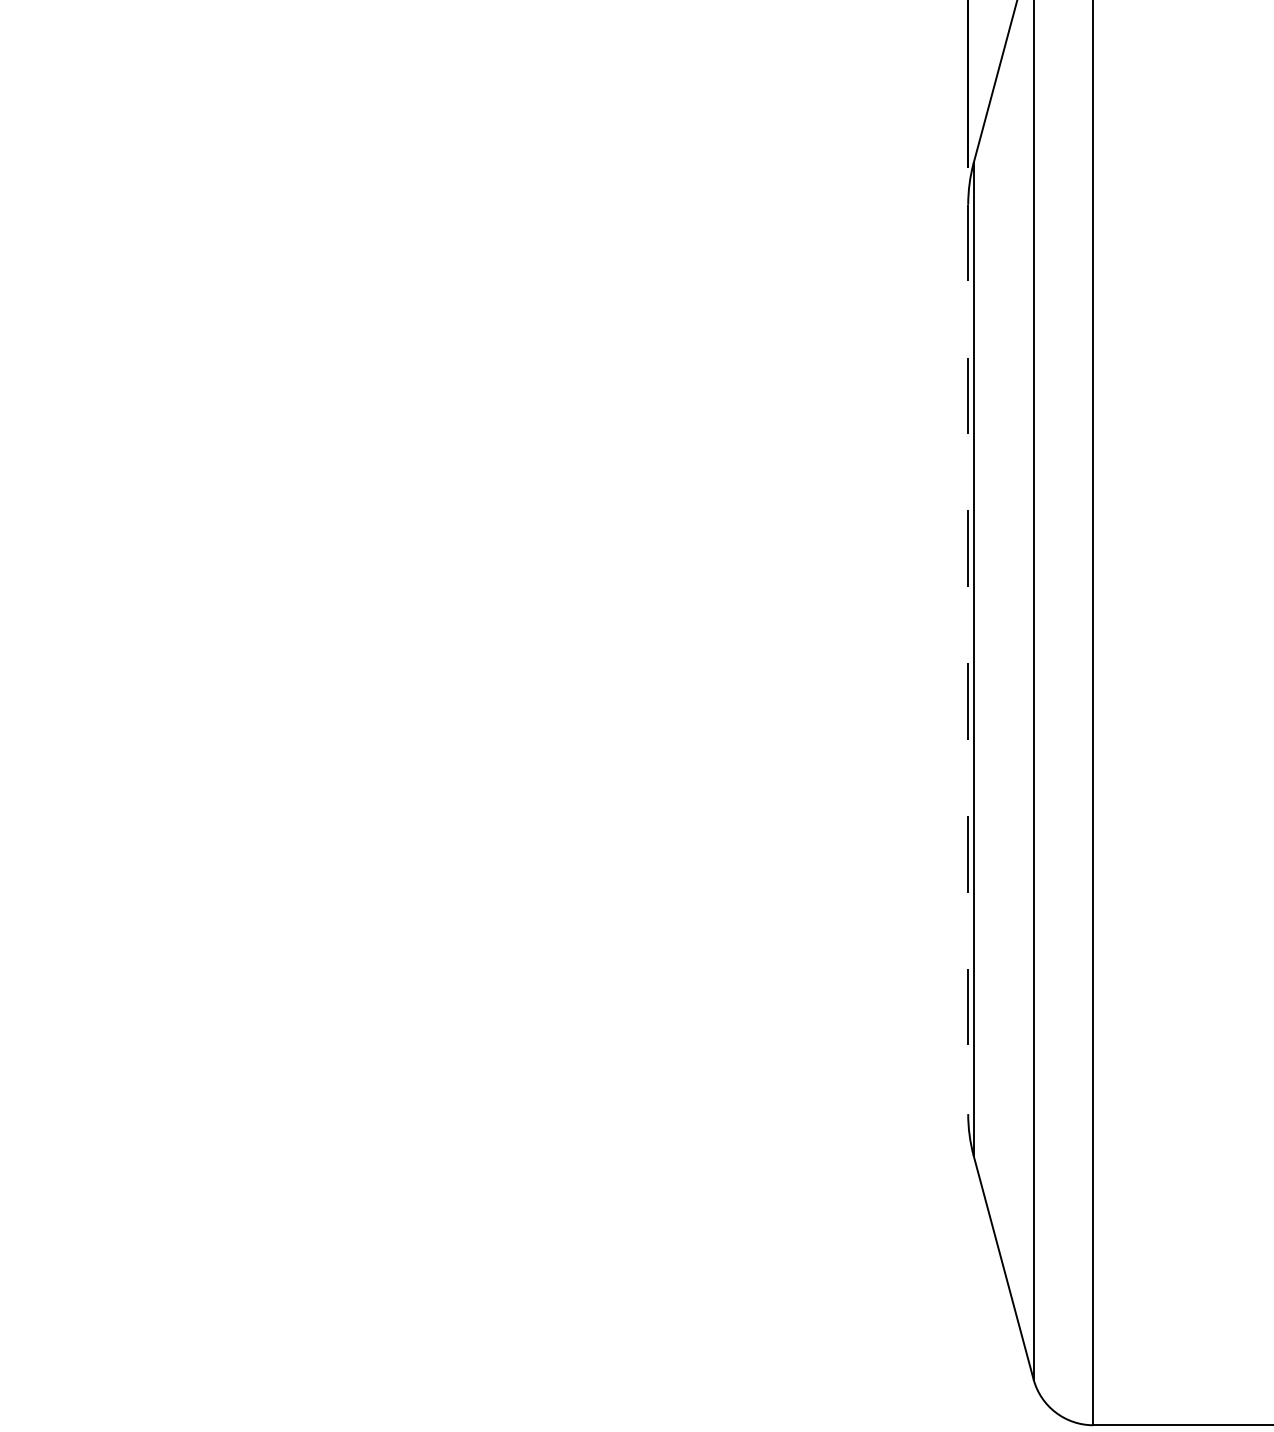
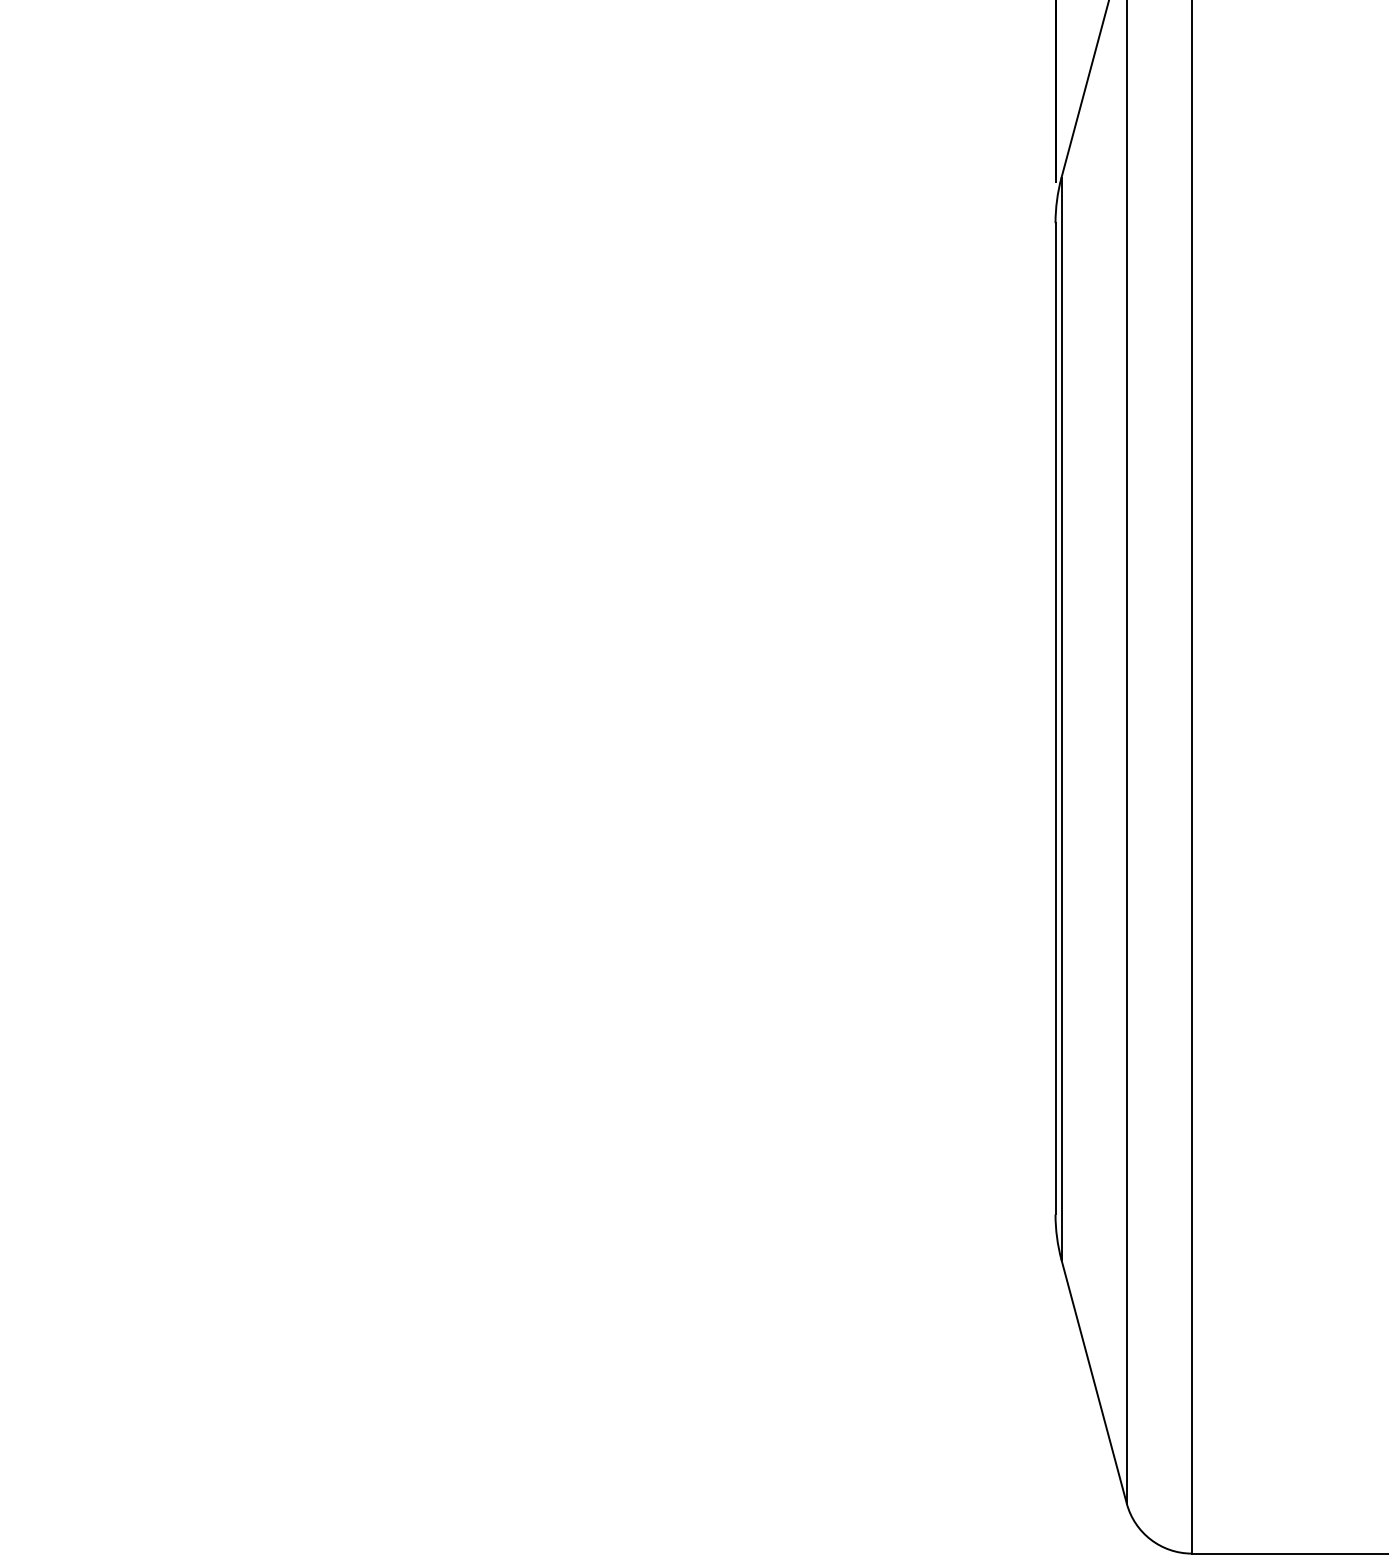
line: (968, 659) -> (1055, 718), dashed -> solid

